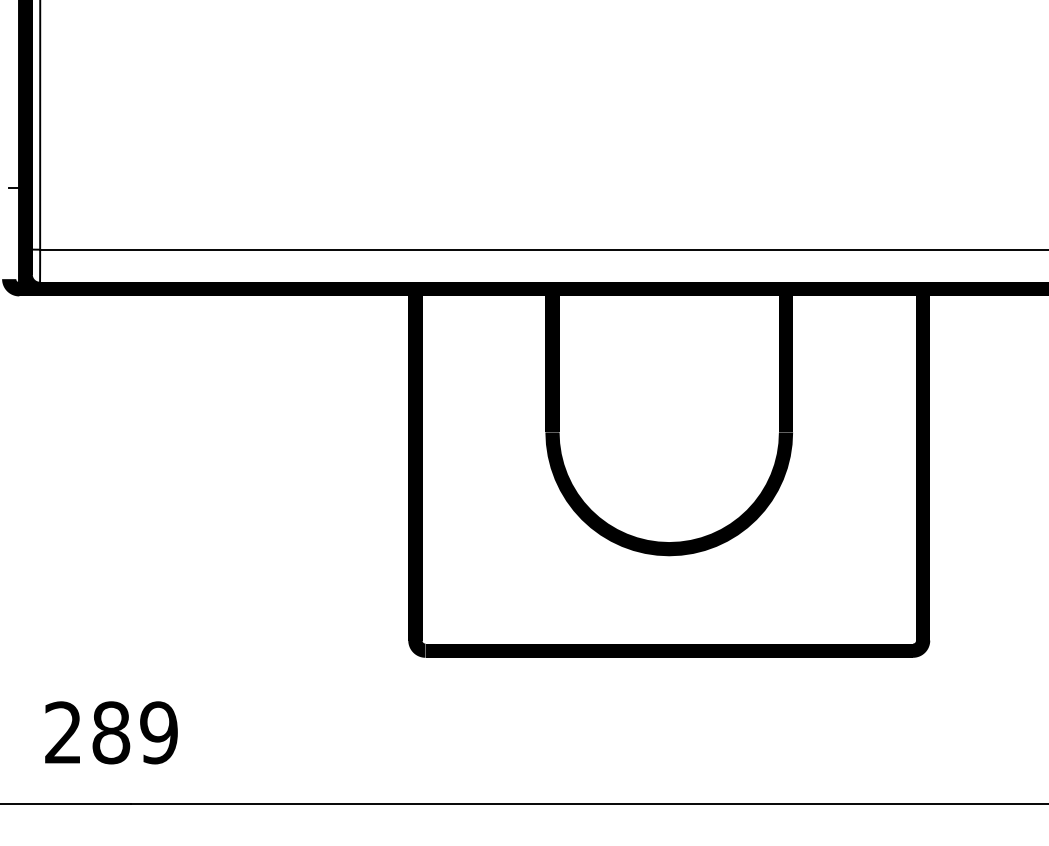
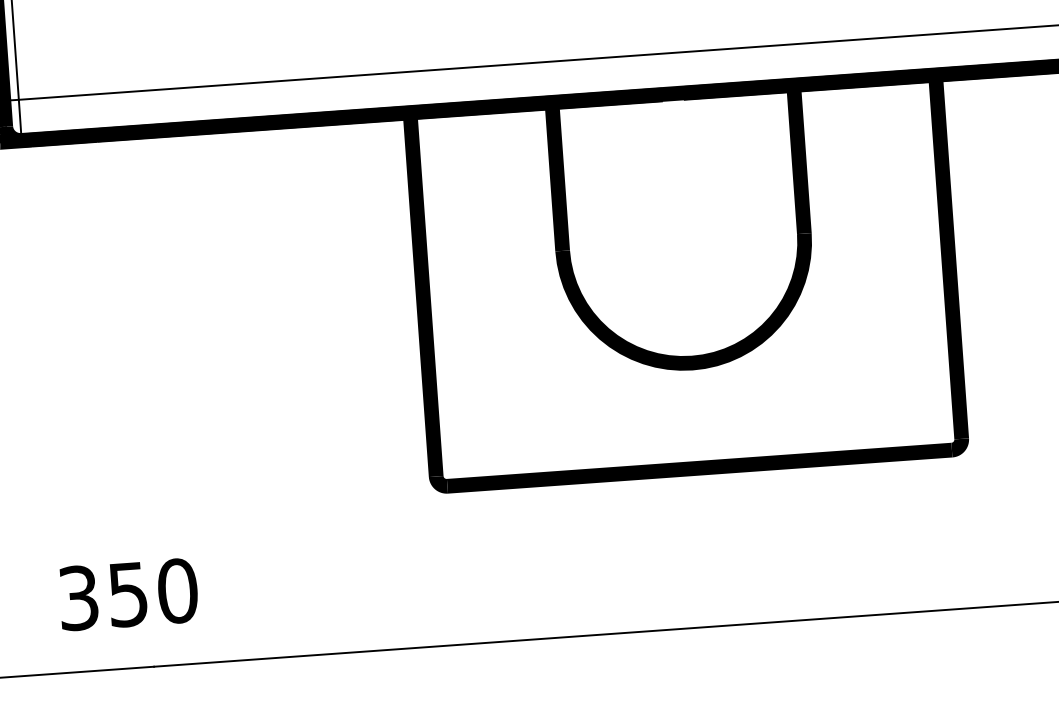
text: (111, 732) -> (128, 594), 289 -> 350

